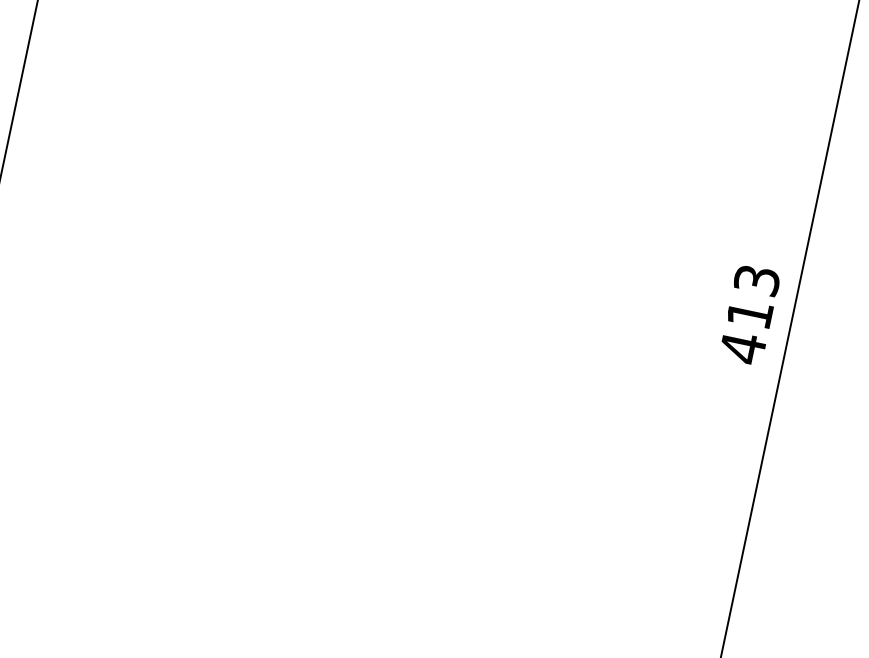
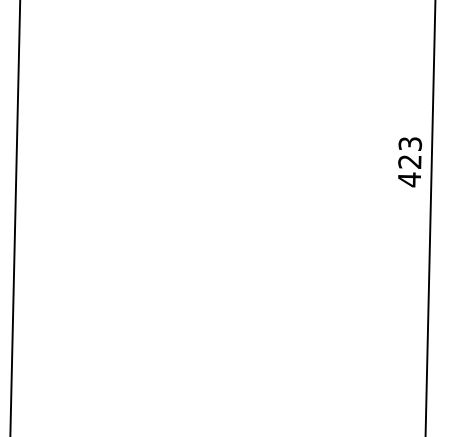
text: (749, 313) -> (409, 161), 413 -> 423

